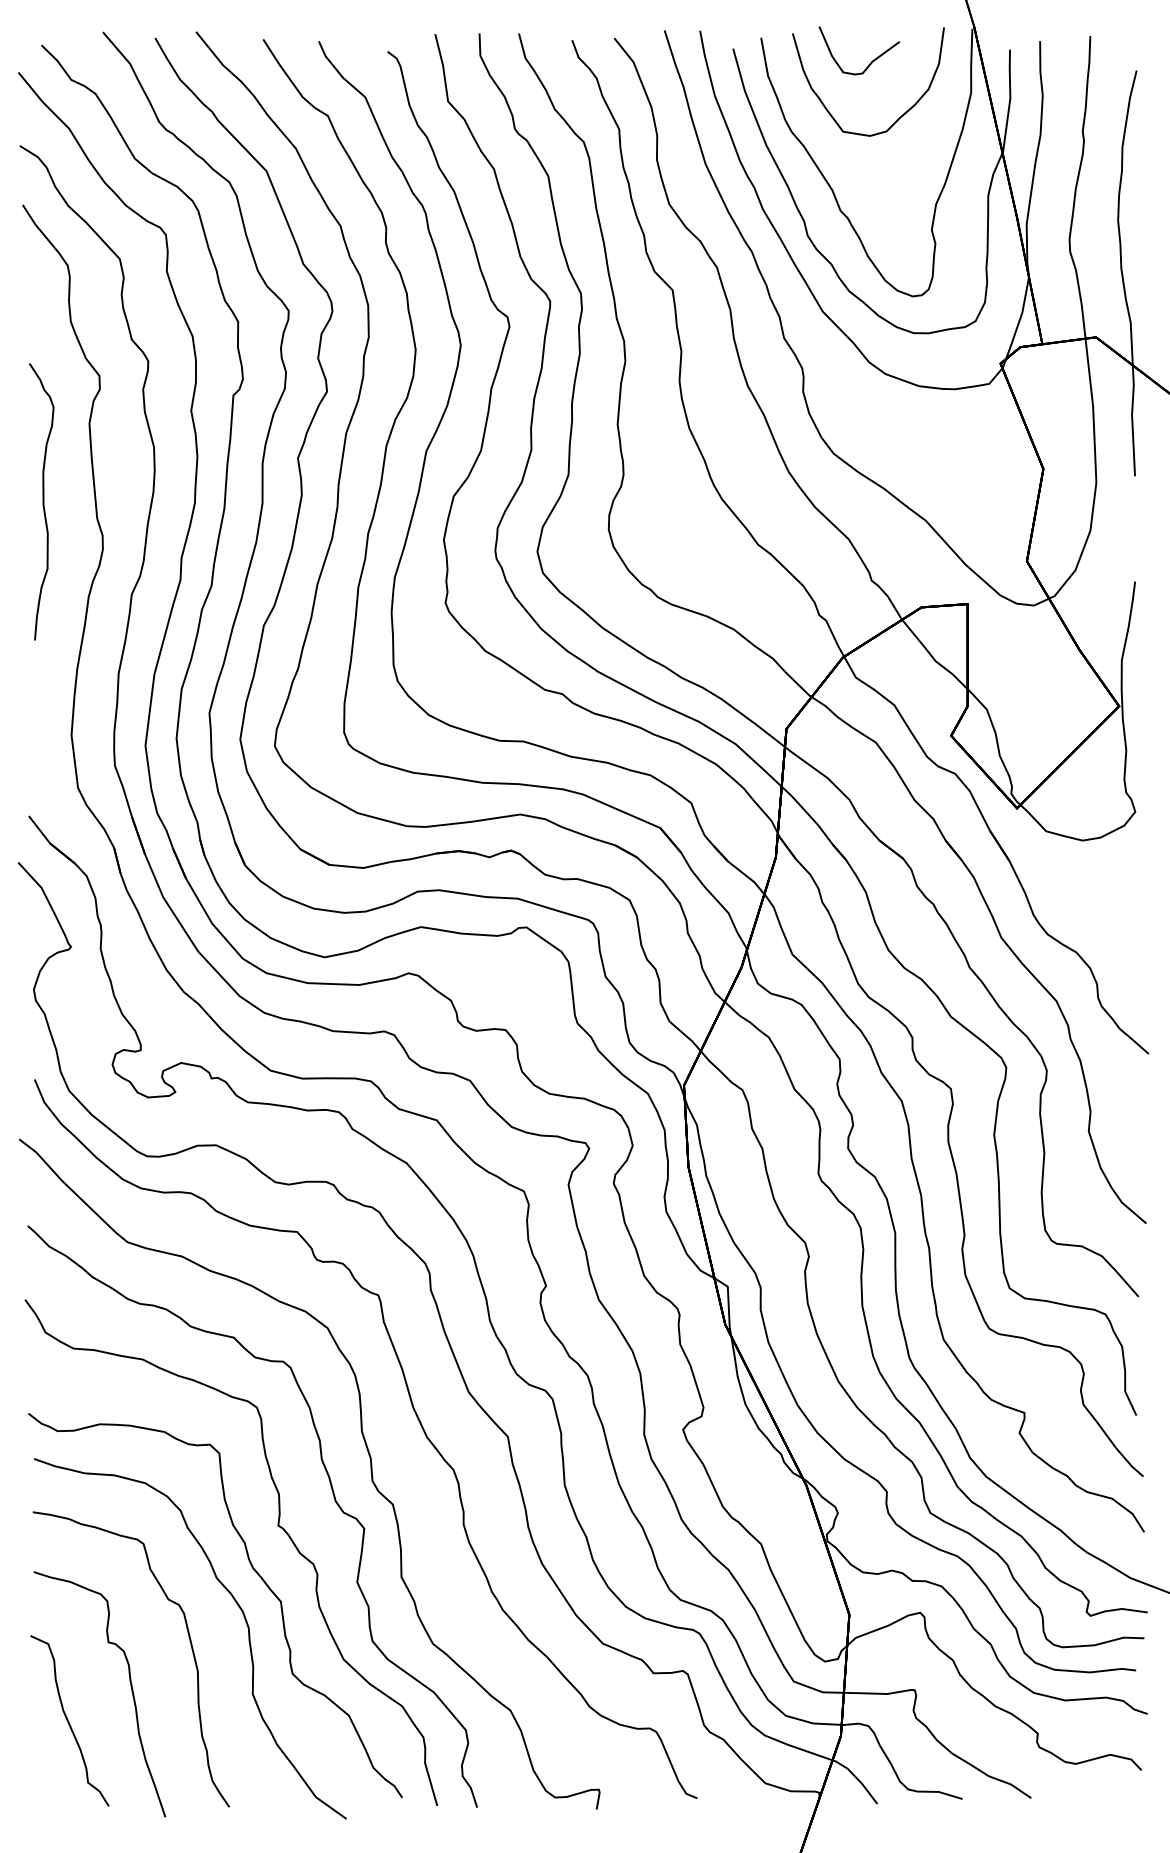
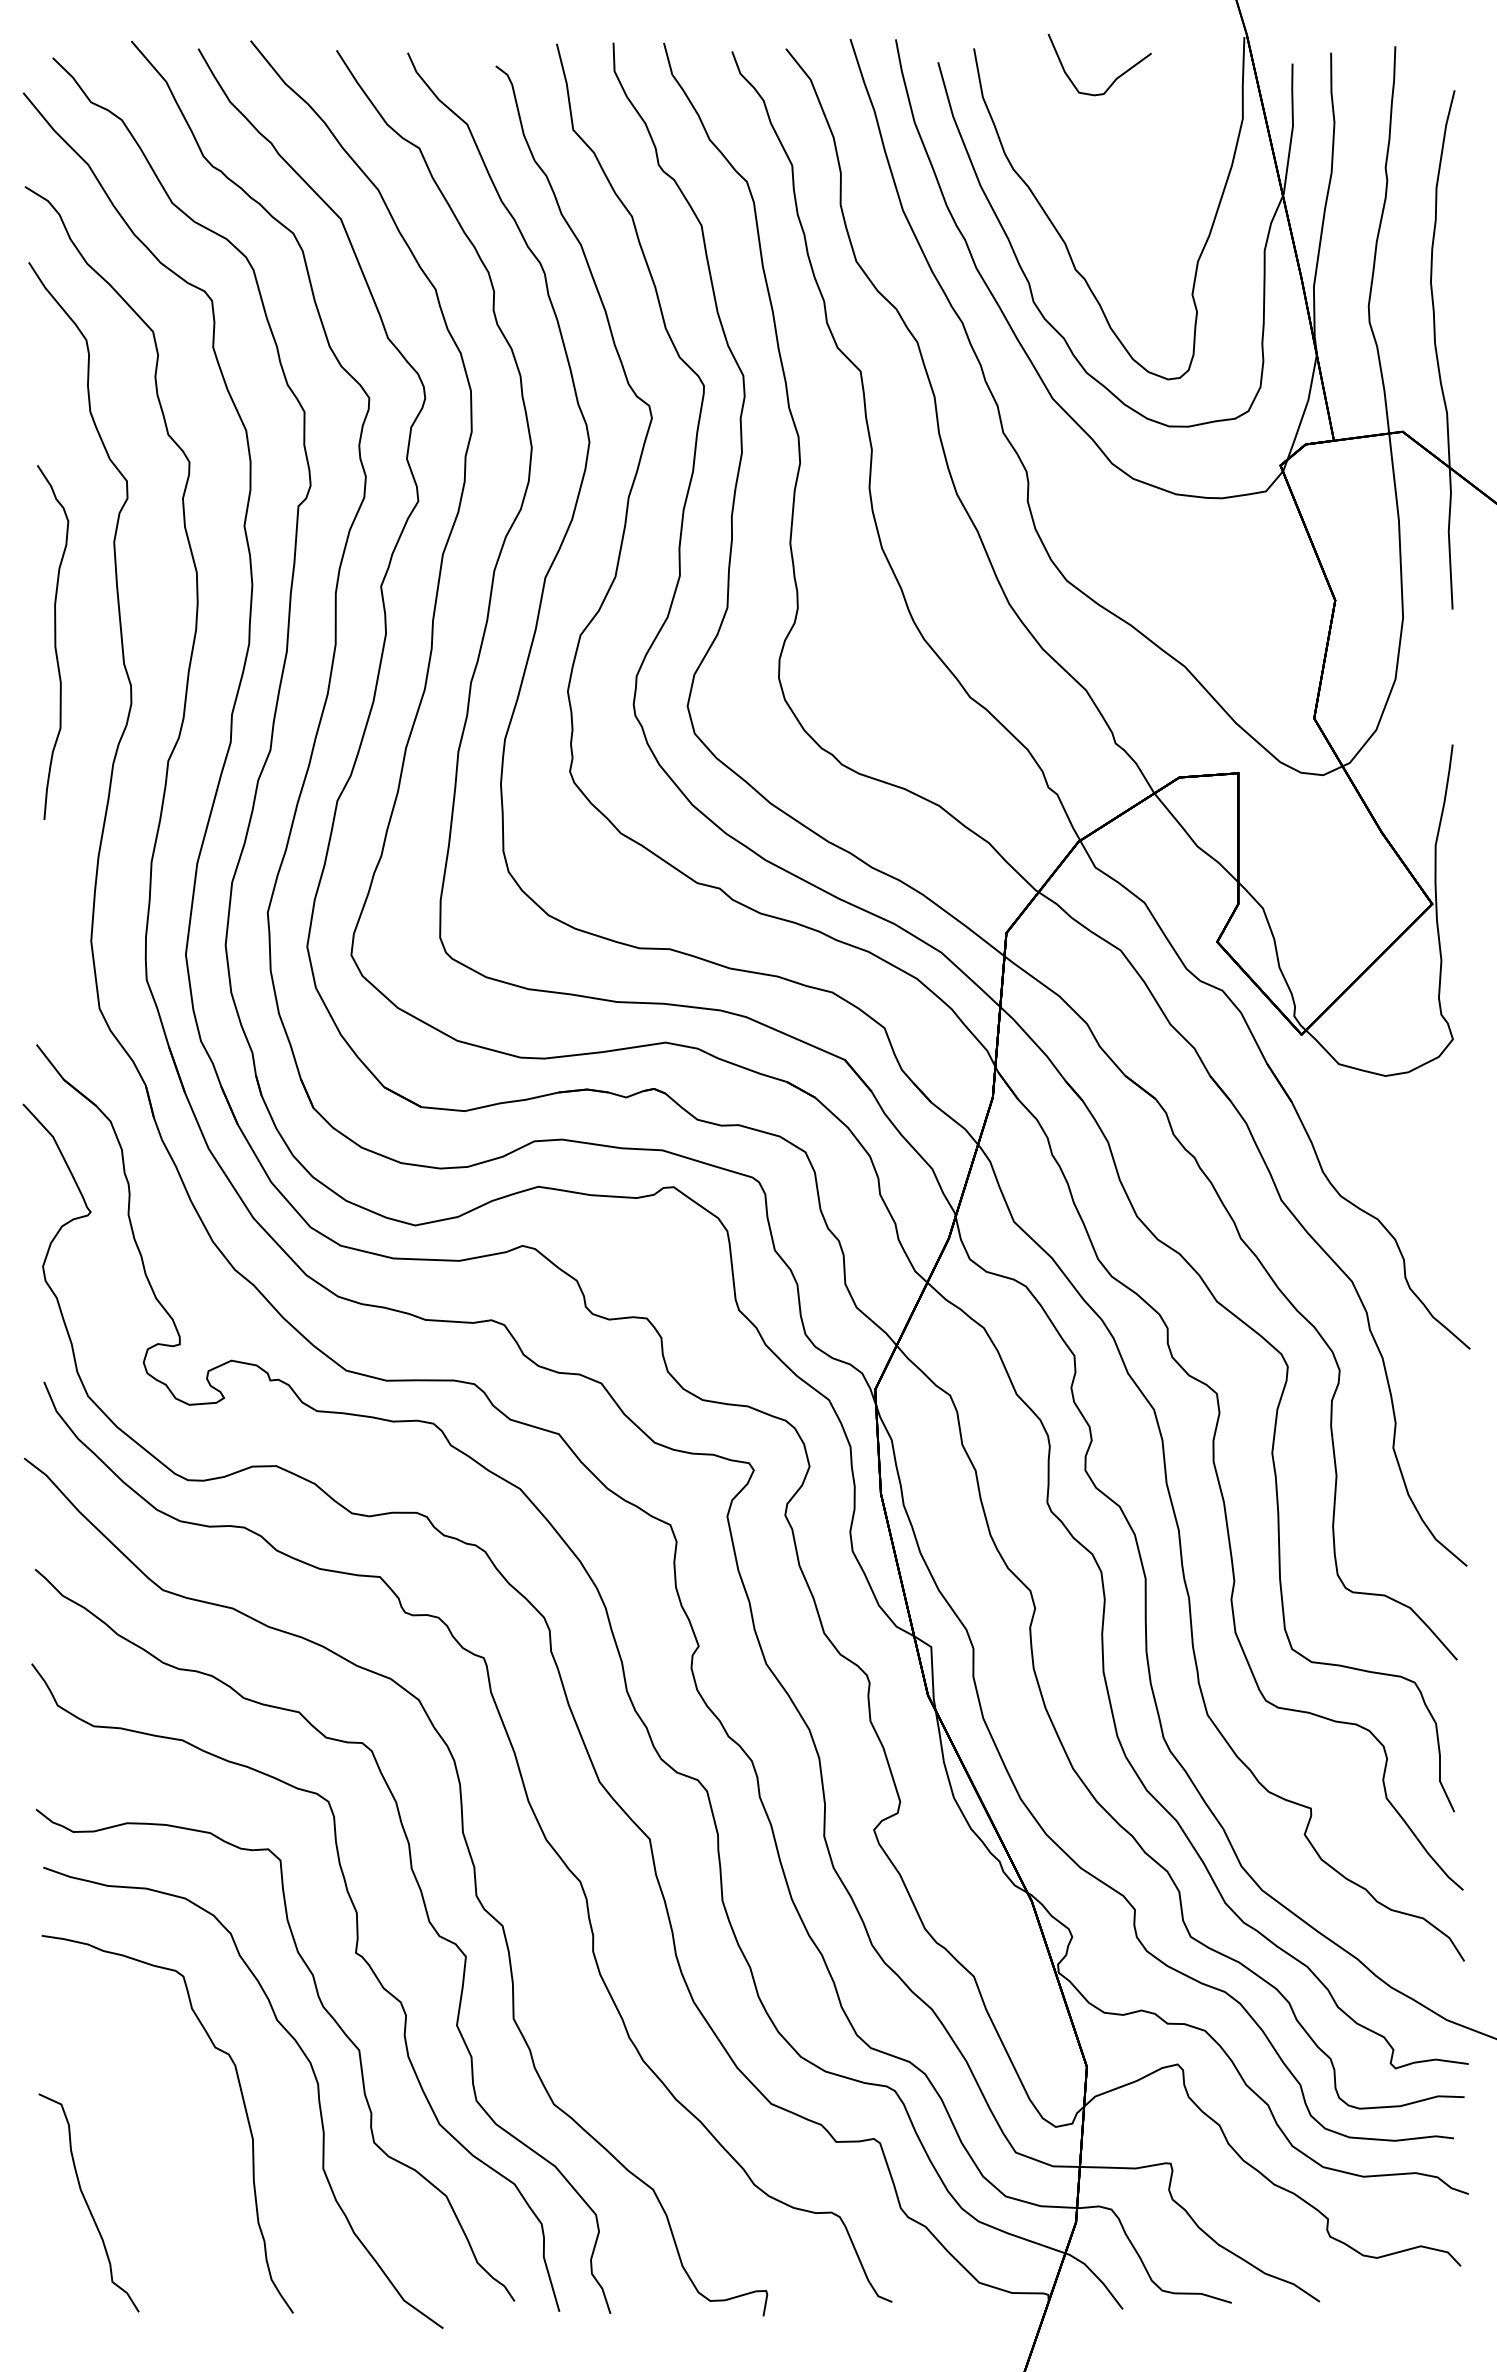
curve: (899, 116) -> (1151, 149), removed
part: (131, 1688) -> (167, 2161), removed

